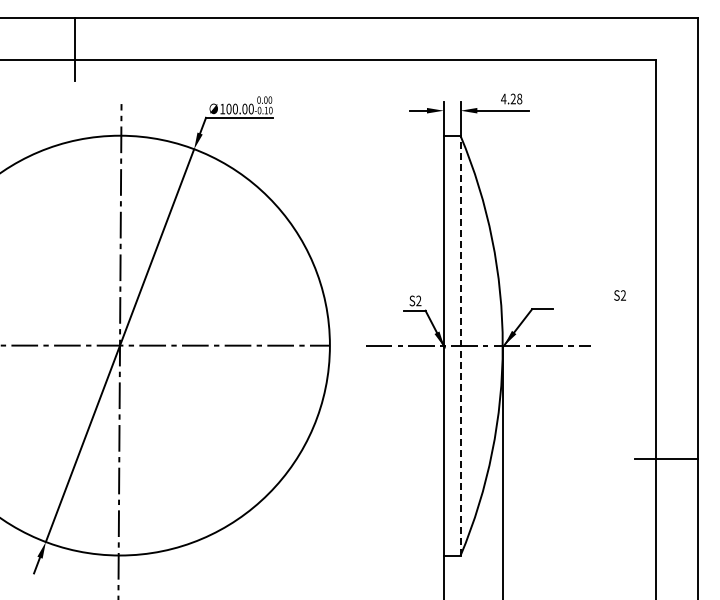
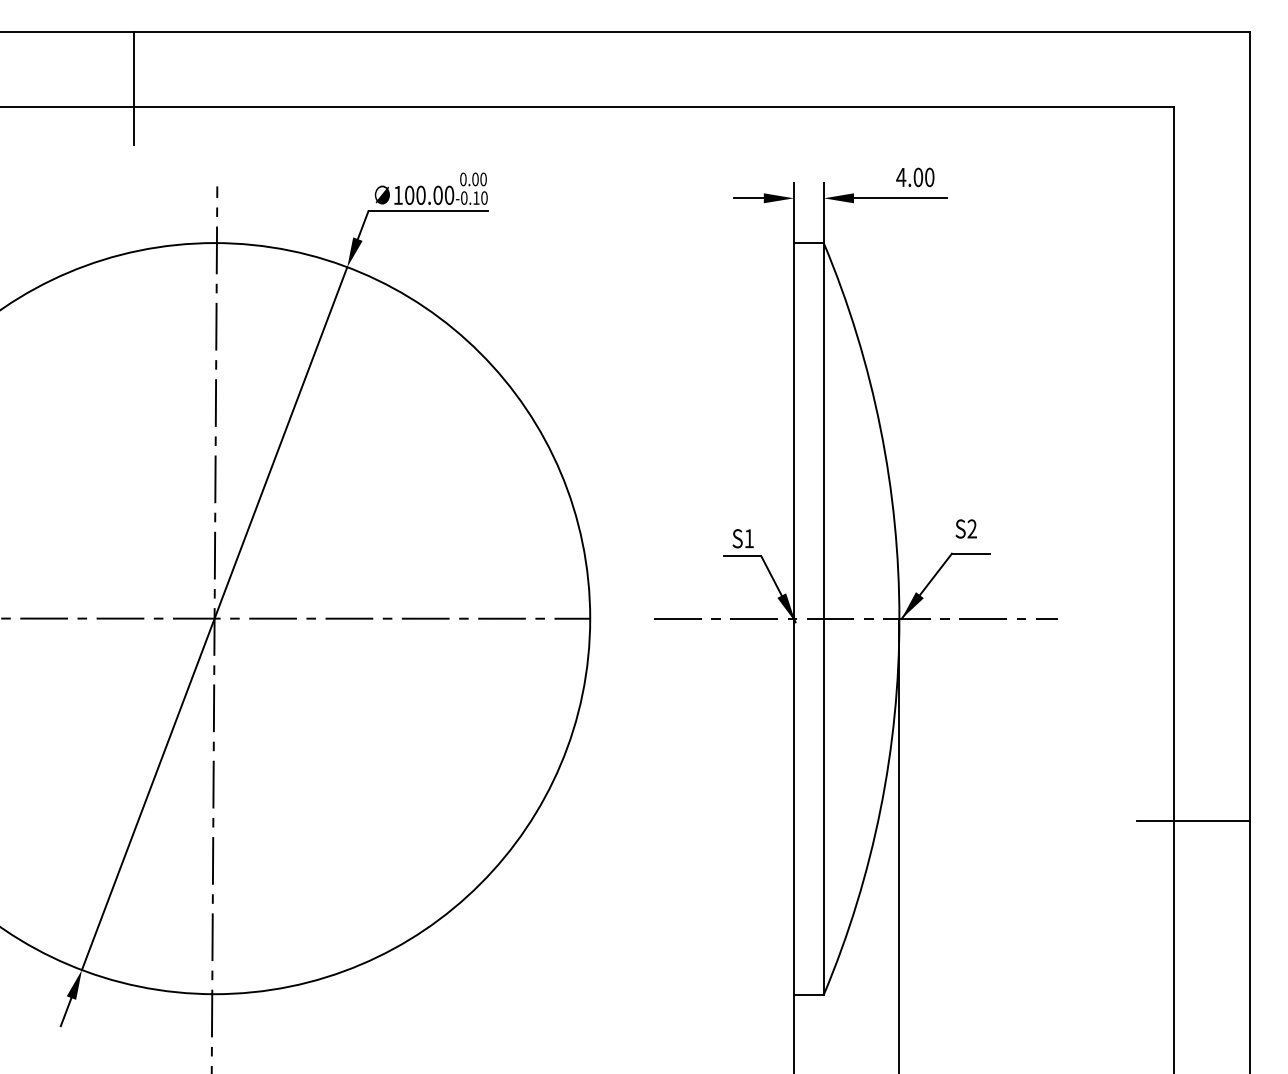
text: (516, 98) -> (924, 176), 4.28 -> 4.00
text: (619, 295) -> (965, 528), moved
text: (418, 300) -> (748, 537), S2 -> S1
line: (460, 345) -> (823, 618), dashed -> solid

